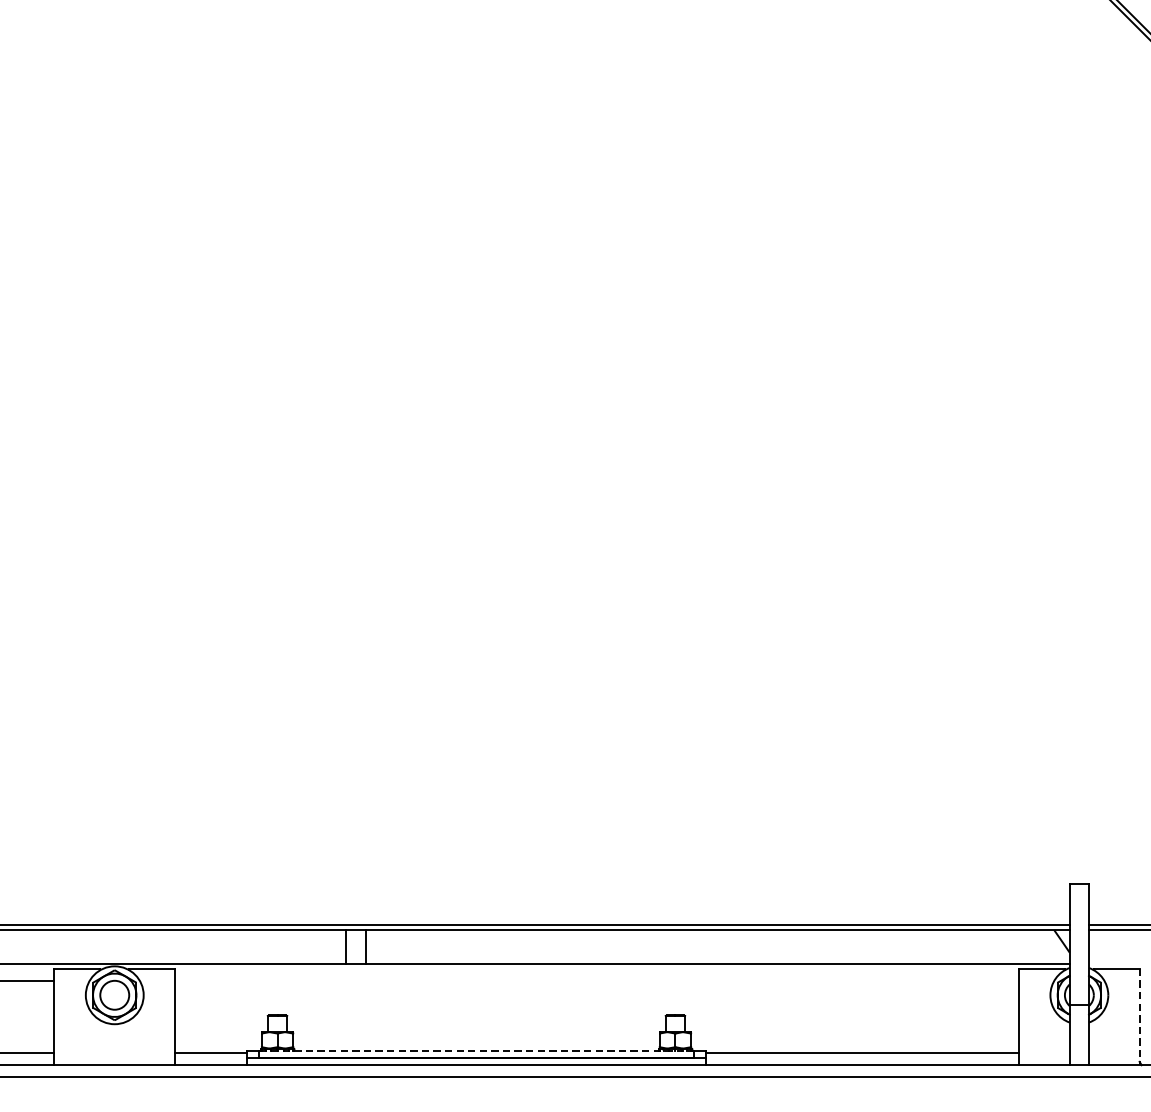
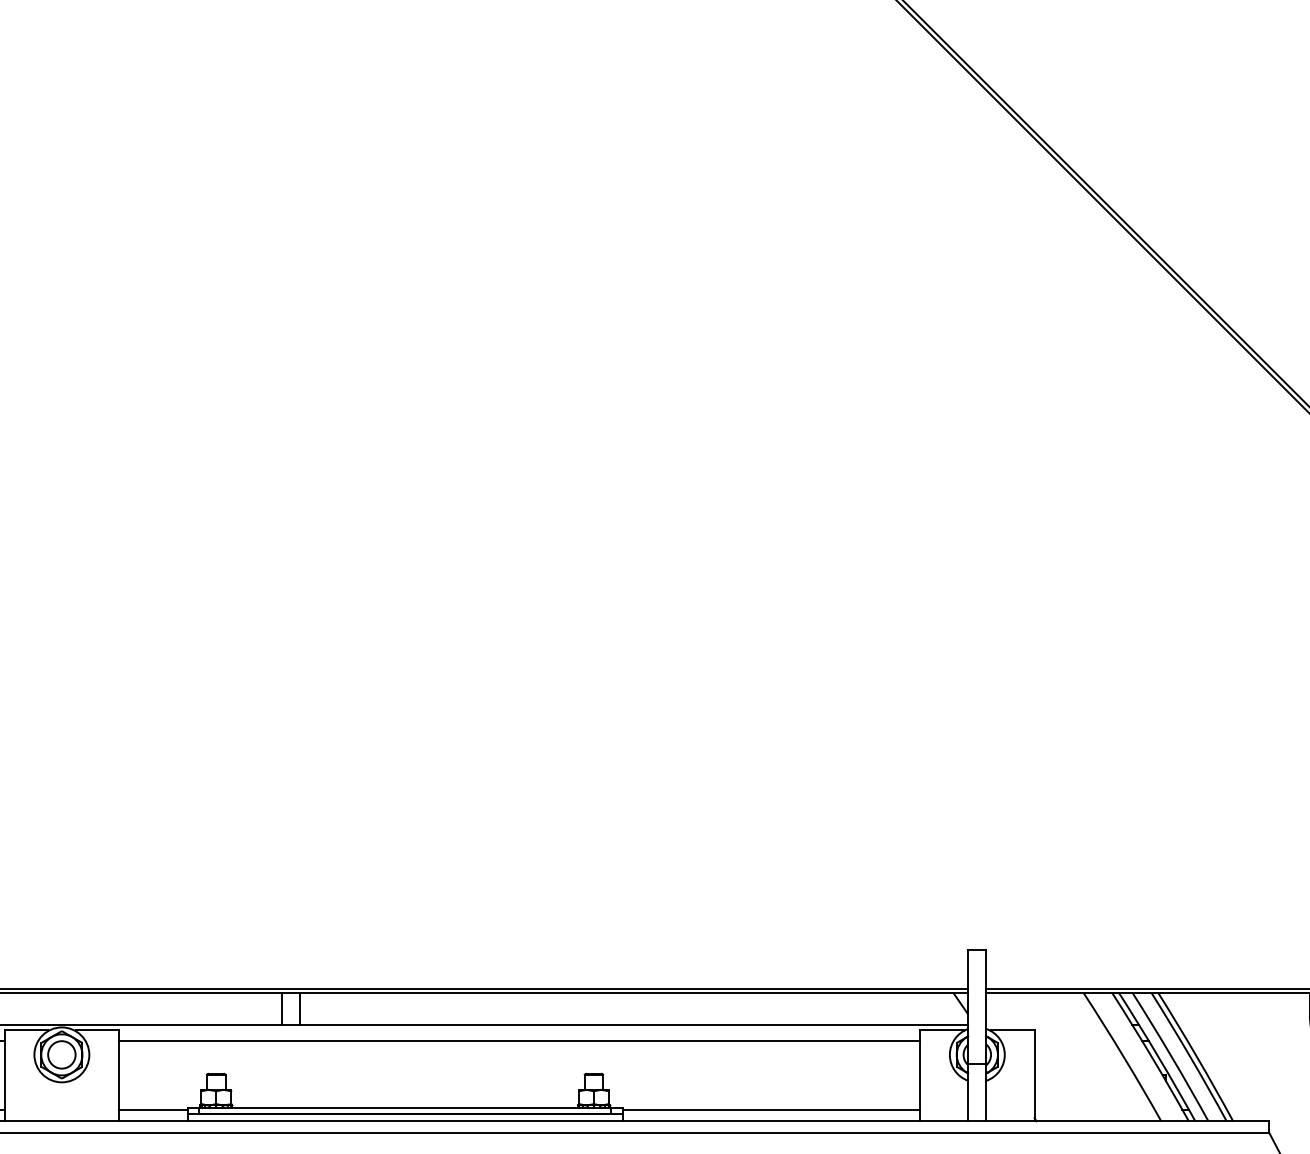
line: (596, 981) -> (519, 1041), added
line: (1139, 1016) -> (1034, 1075), dashed -> solid
line: (476, 1050) -> (405, 1107), dashed -> solid

